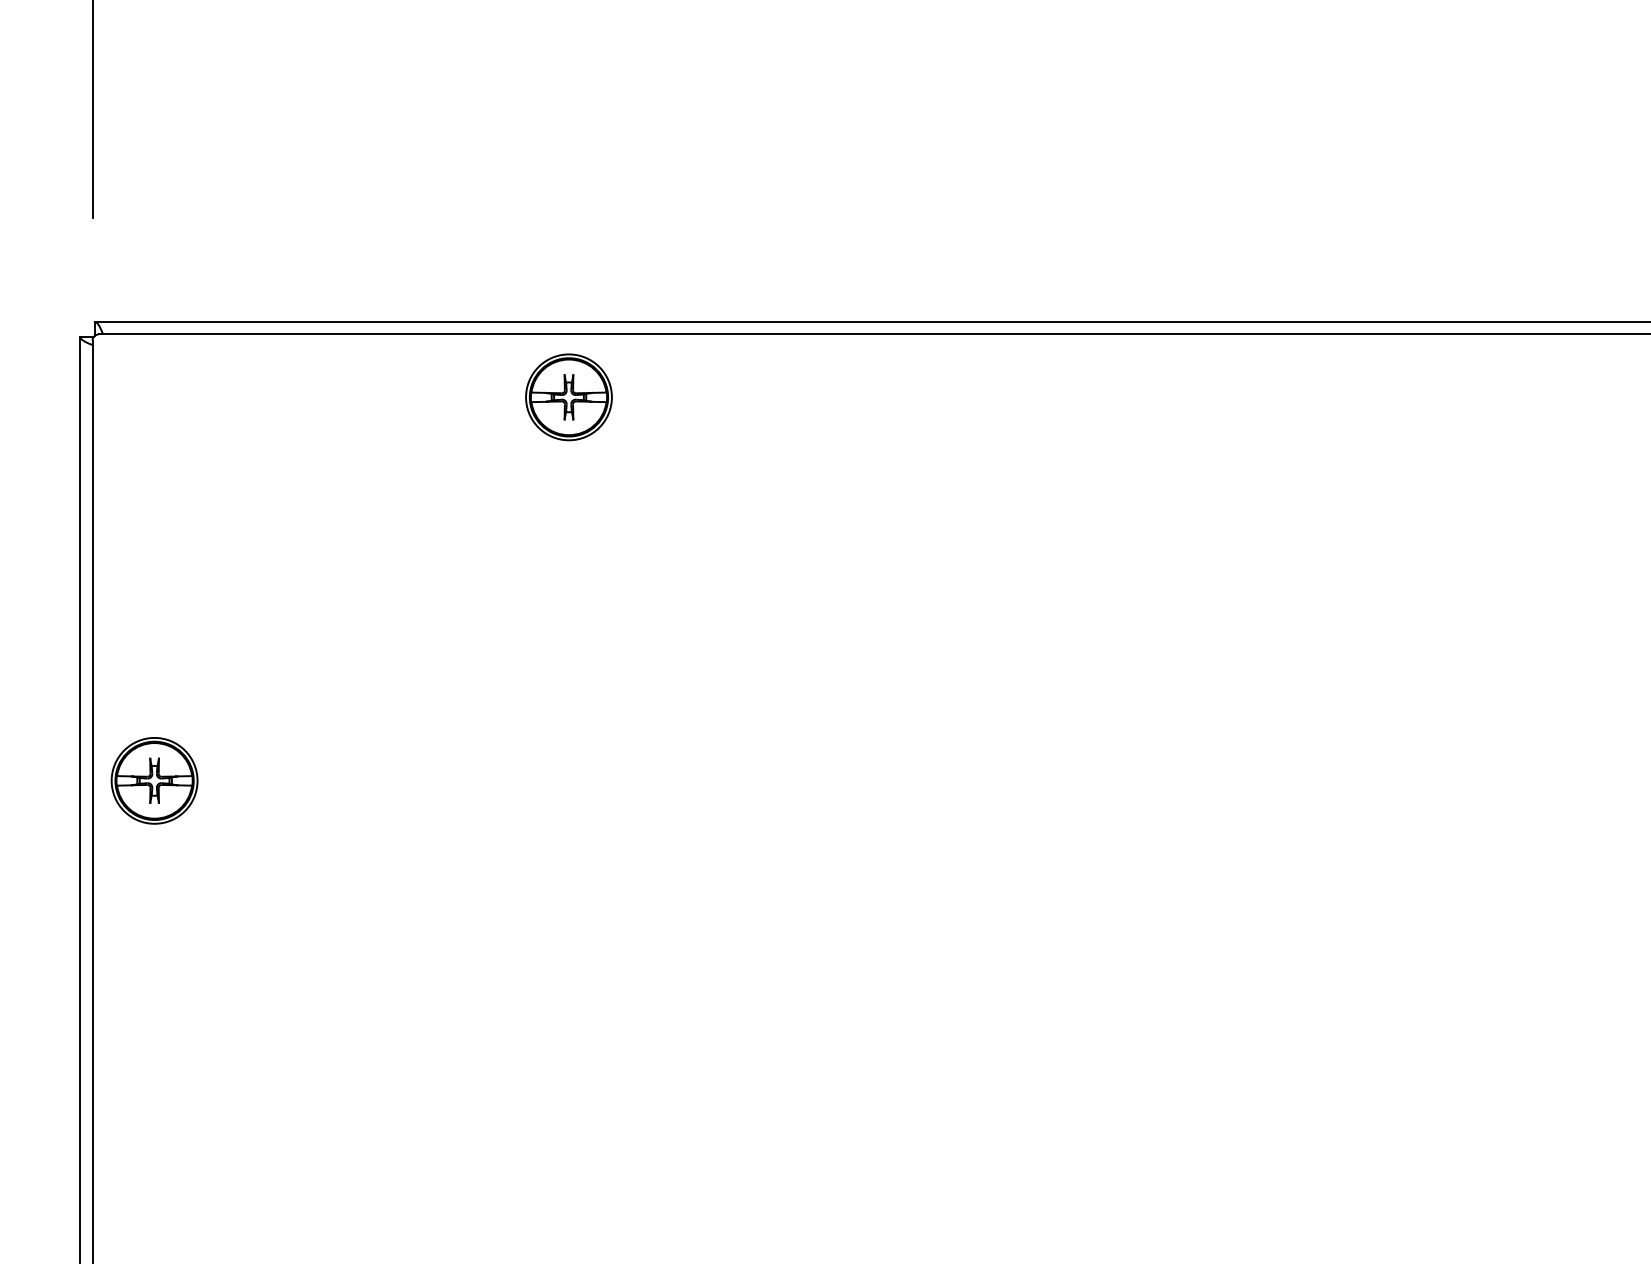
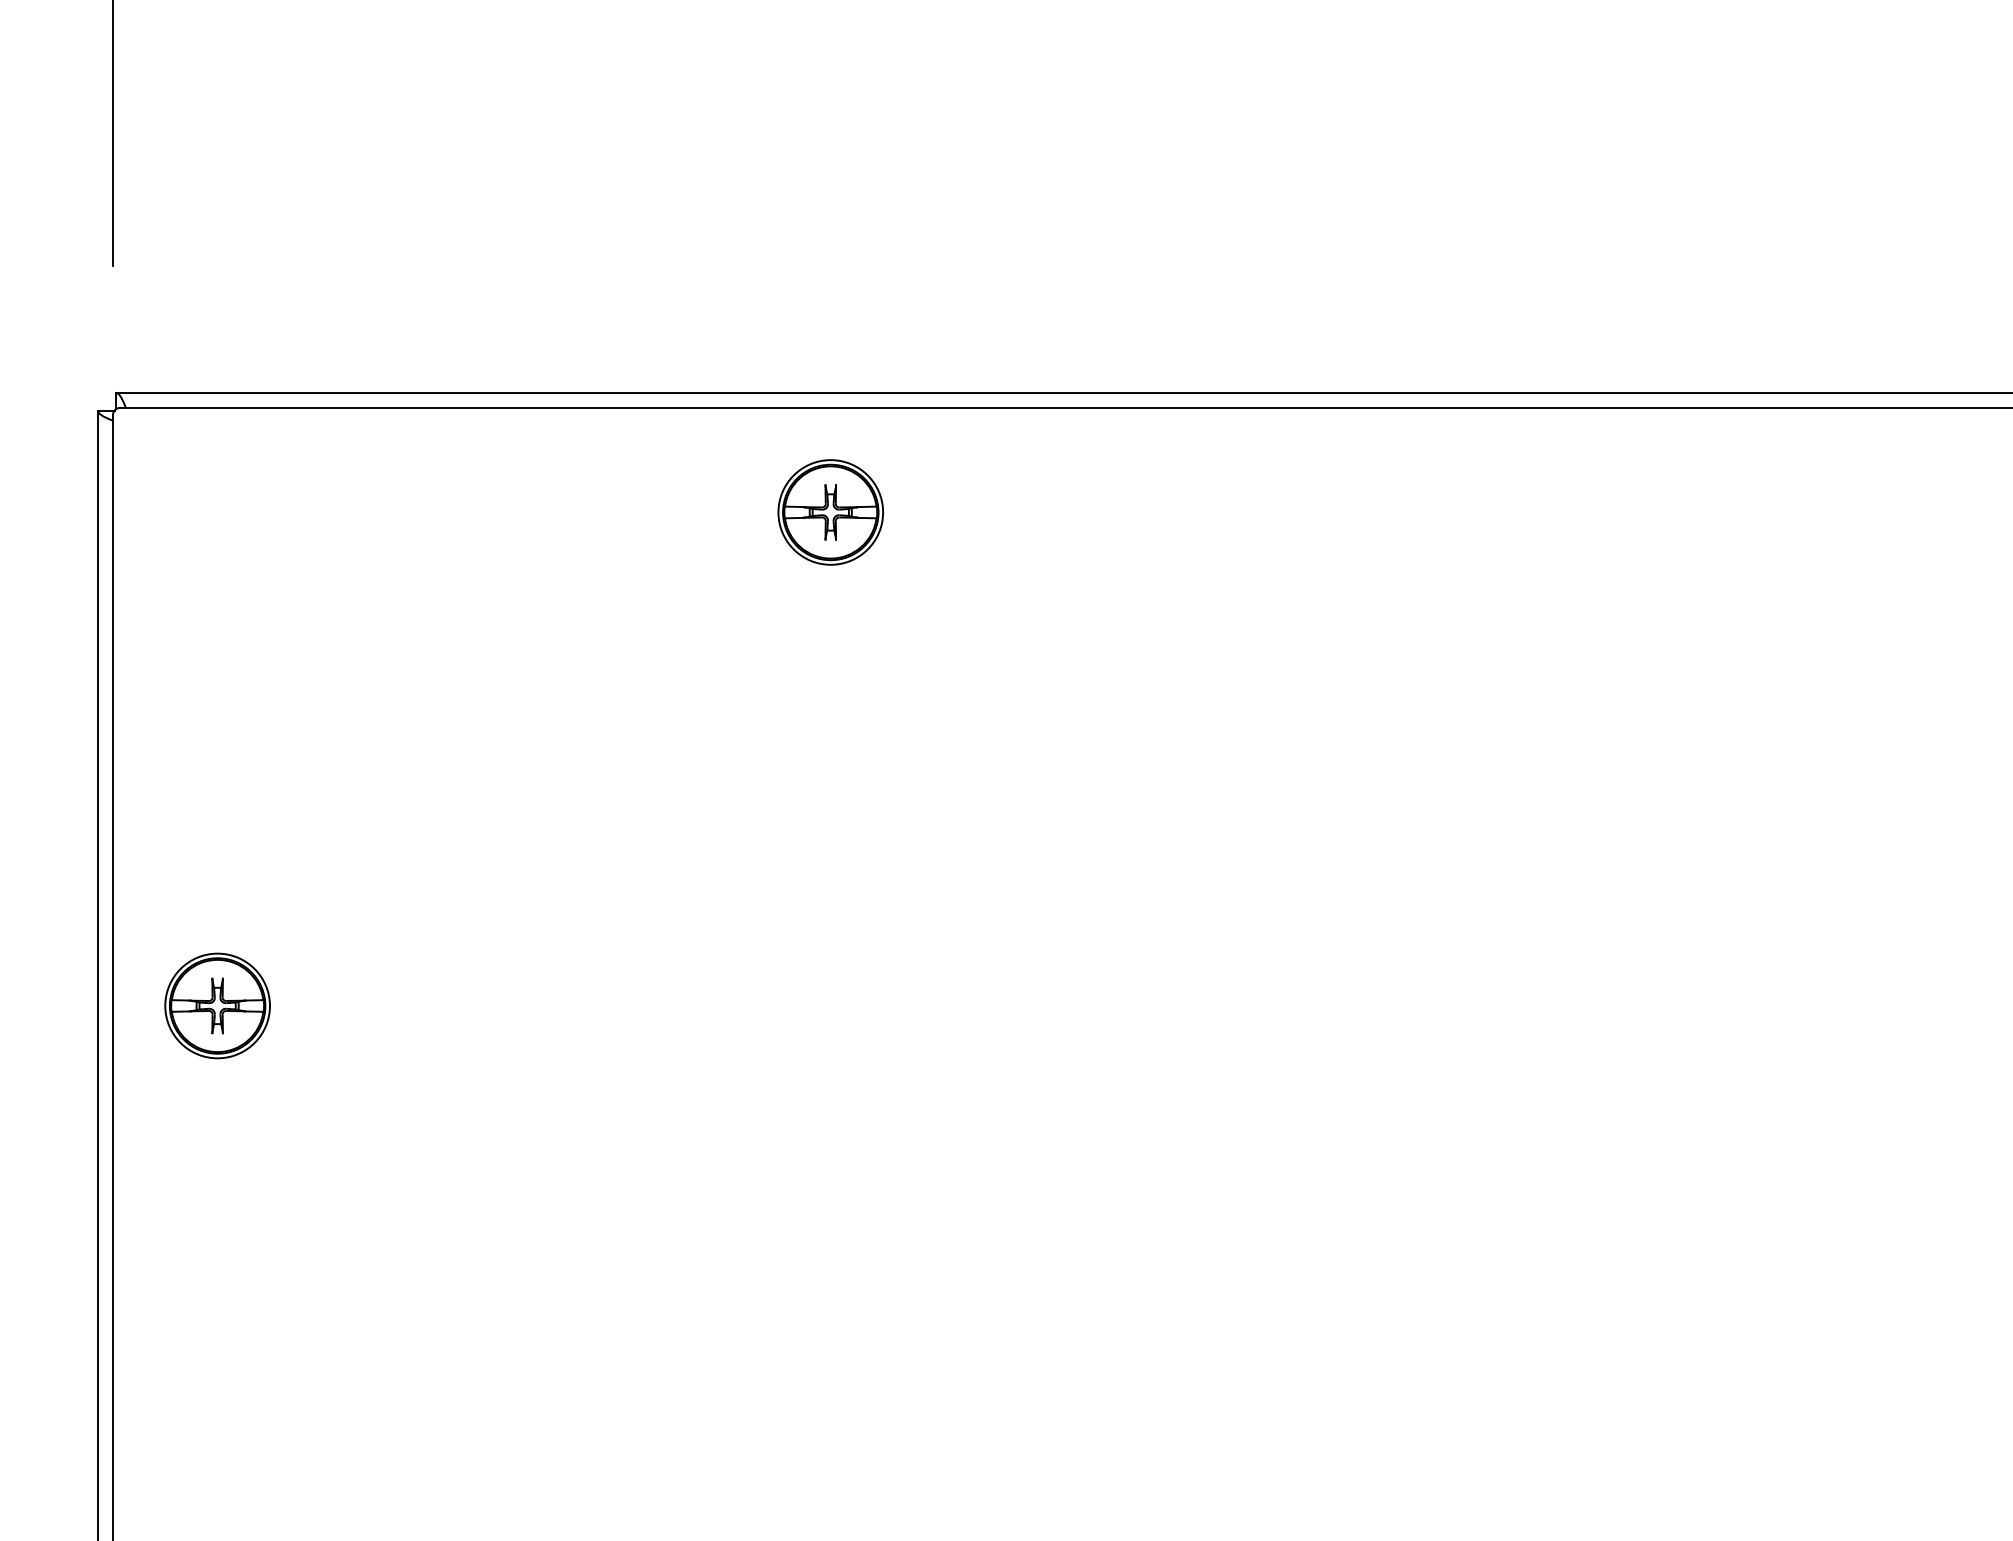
part: (568, 397) -> (830, 512), moved
part: (154, 780) -> (217, 1005), moved

